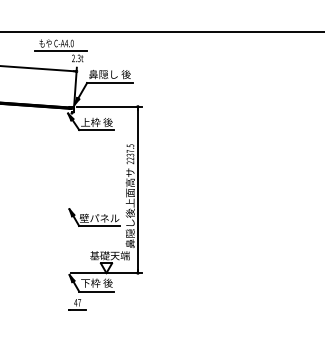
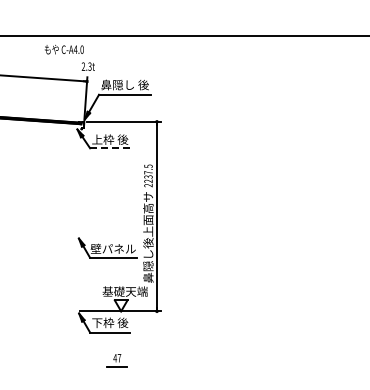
line: (61, 51) -> (69, 58), removed
line: (97, 130) -> (110, 148), solid -> dashed
part: (76, 304) -> (116, 360), moved

